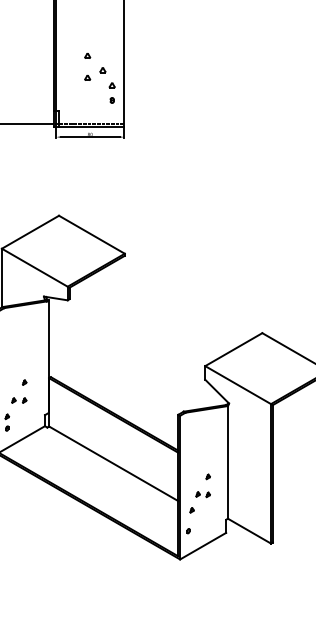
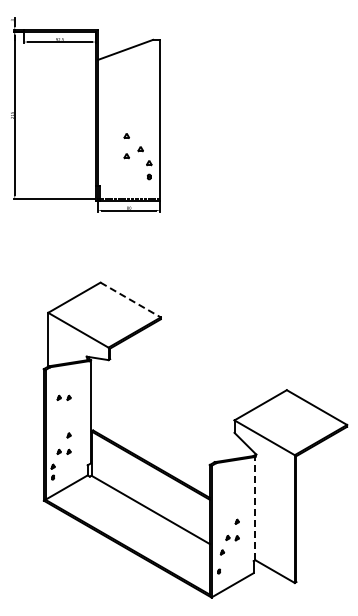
line: (91, 235) -> (130, 300), solid -> dashed
part: (18, 341) -> (63, 397), added
line: (228, 462) -> (255, 508), solid -> dashed

